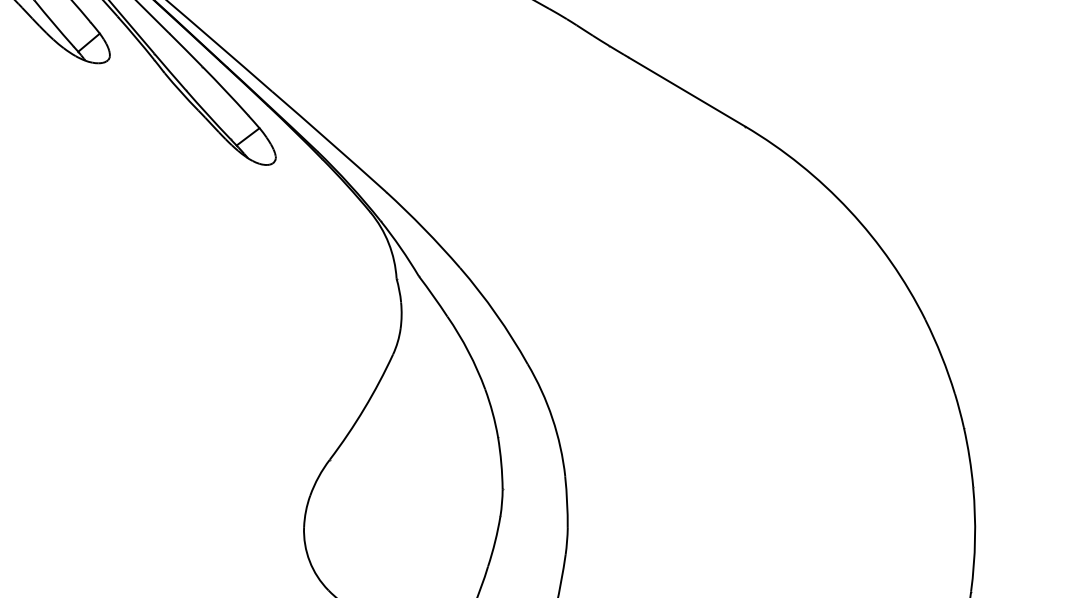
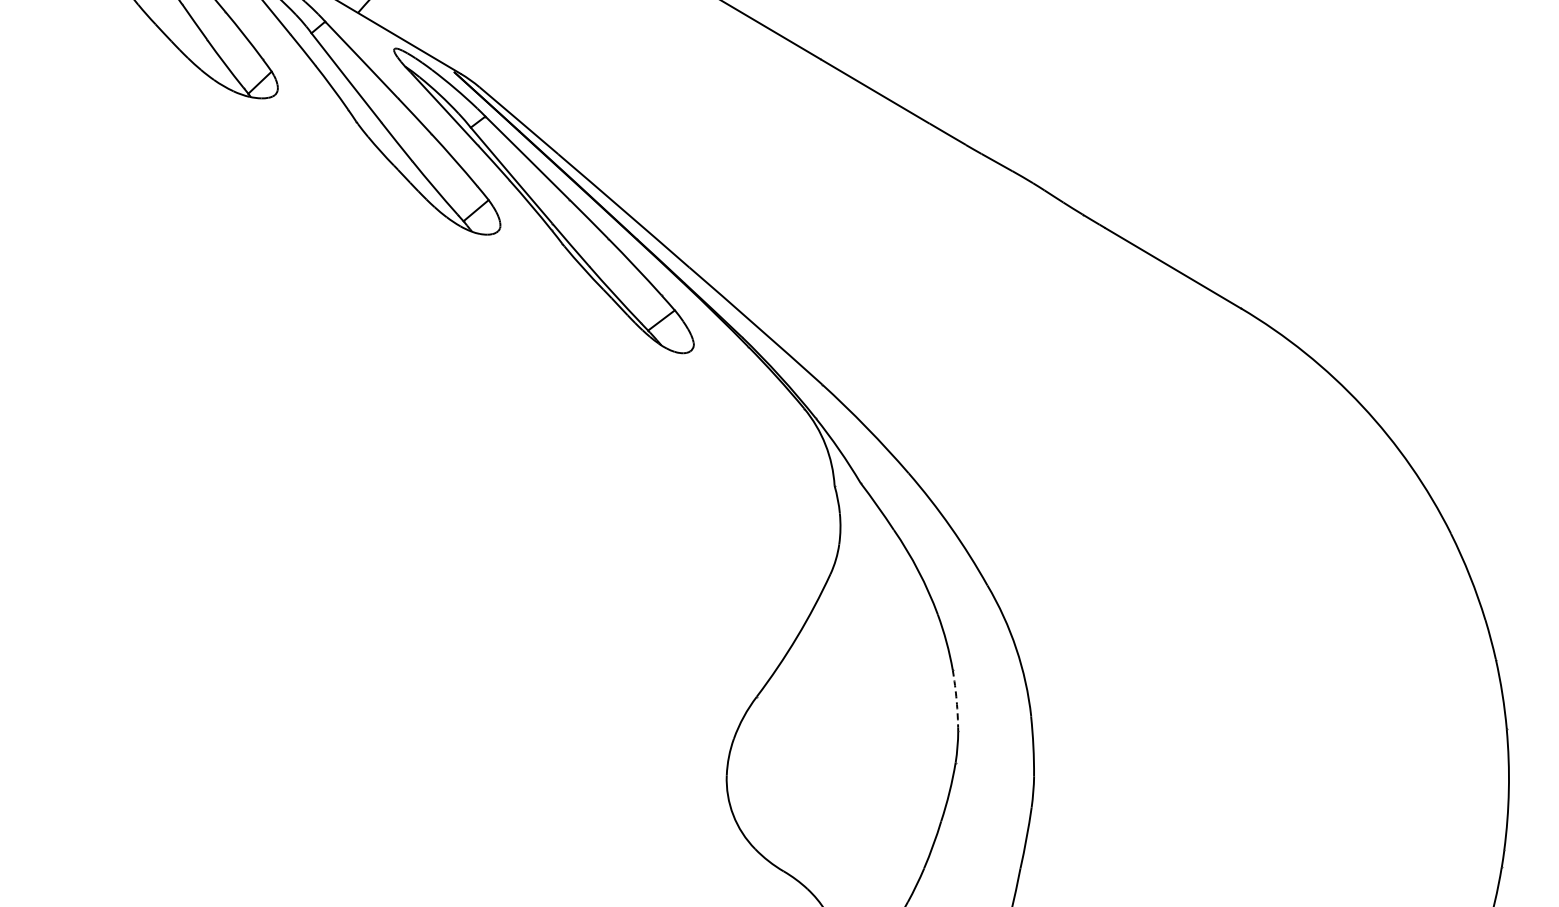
arc: (501, 462) -> (956, 700), solid -> dashed

